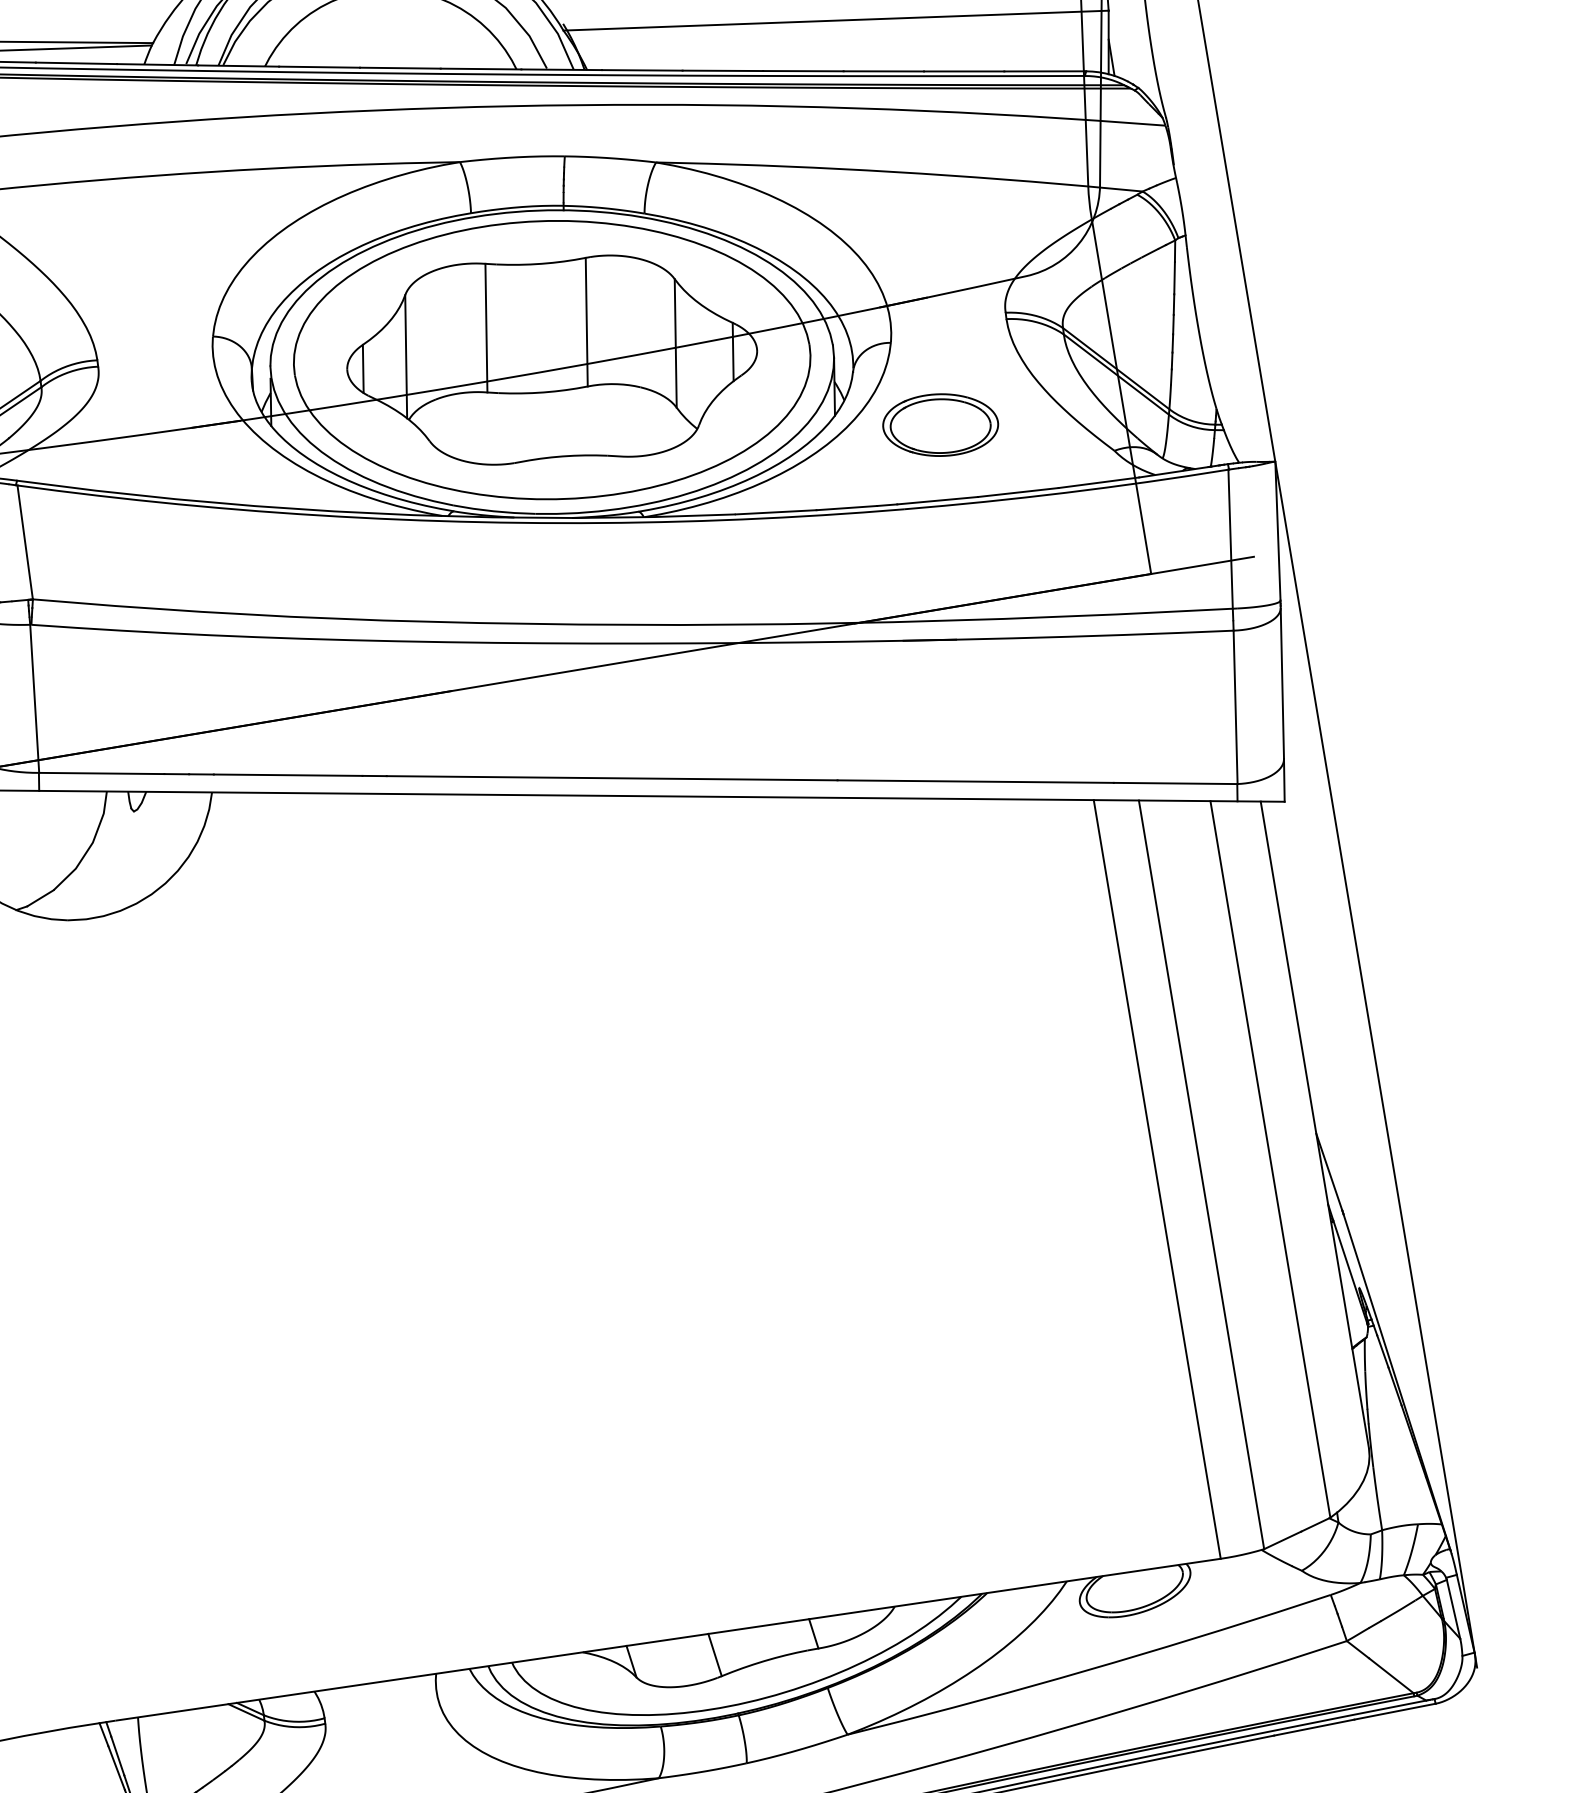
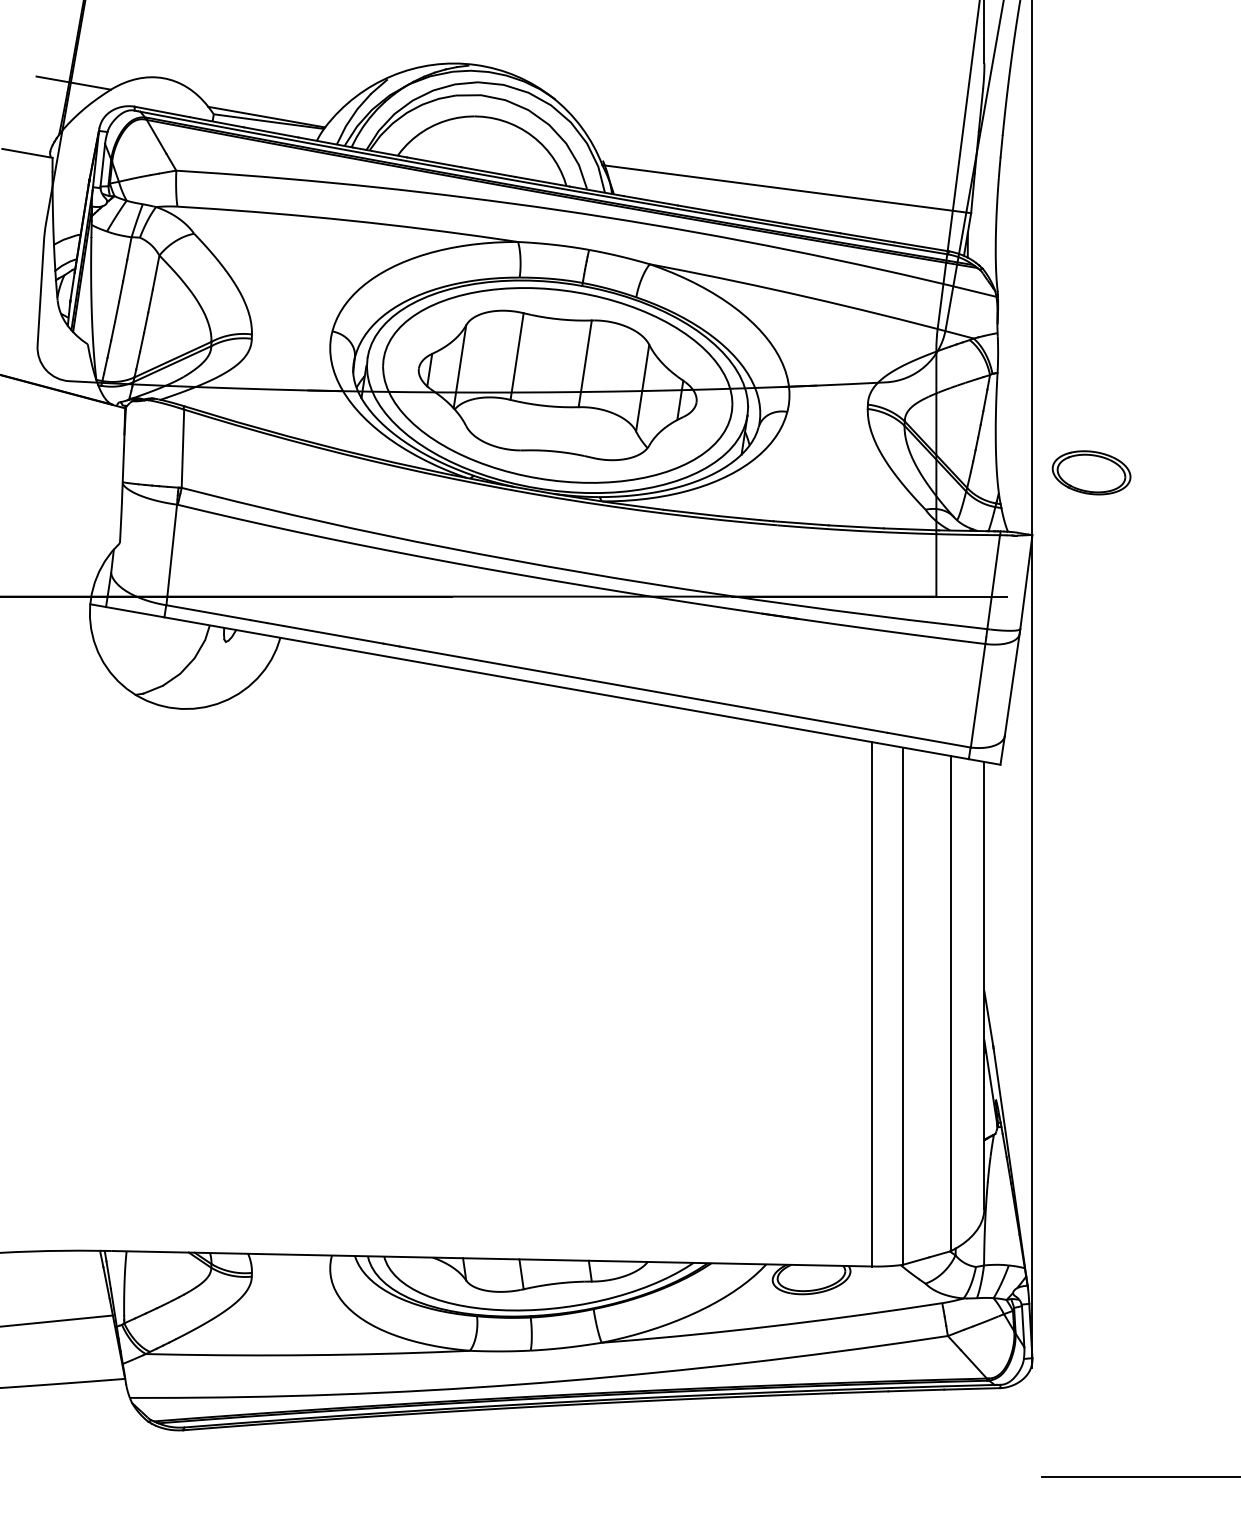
part: (940, 424) -> (1091, 472), moved

